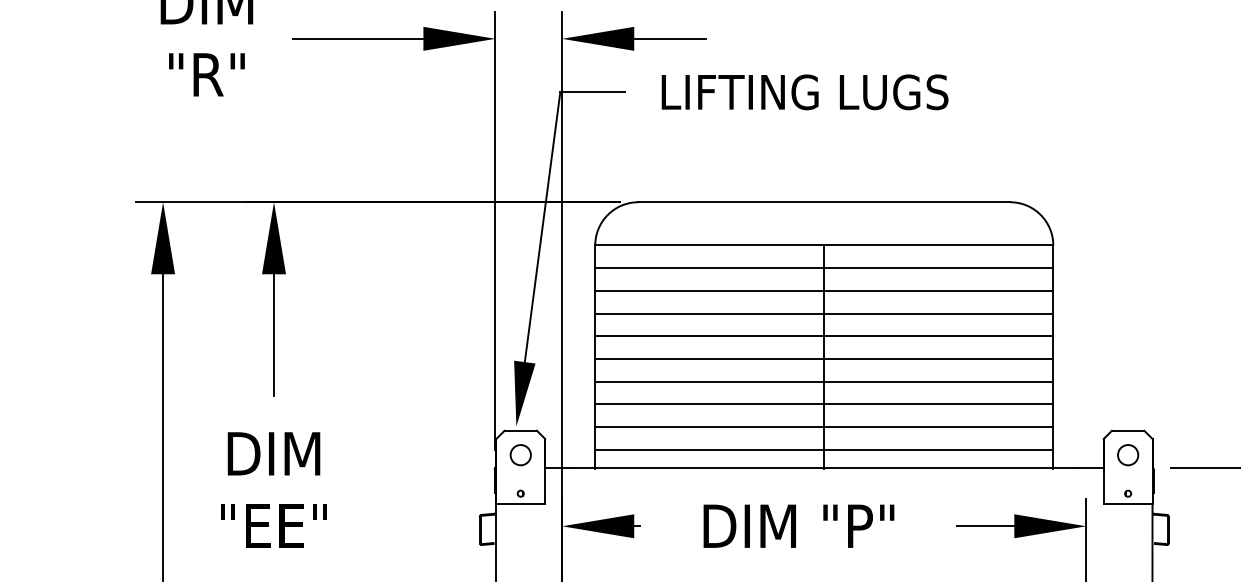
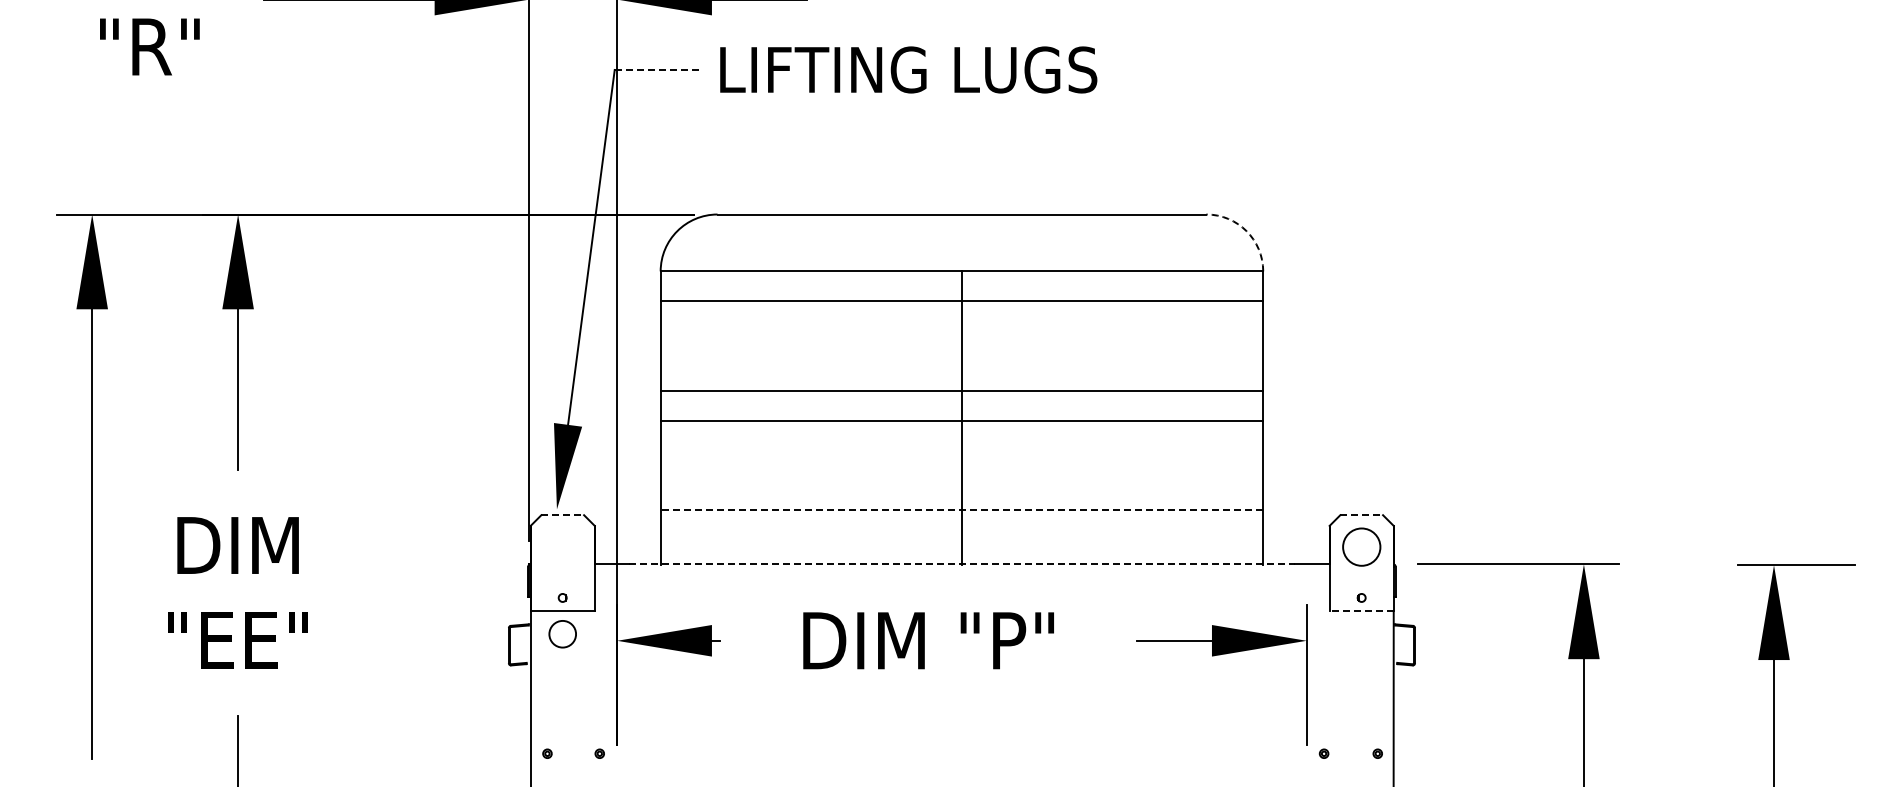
line: (592, 91) -> (657, 69), solid -> dashed
text: (804, 91) -> (908, 69), moved
arc: (1040, 215) -> (1246, 231), solid -> dashed
line: (823, 291) -> (961, 331), removed
line: (823, 313) -> (961, 360), removed
line: (823, 381) -> (961, 450), removed
line: (823, 404) -> (961, 480), removed
line: (823, 427) -> (961, 510), solid -> dashed
line: (521, 431) -> (563, 515), solid -> dashed
line: (1128, 431) -> (1362, 515), solid -> dashed
line: (823, 450) -> (961, 540), removed
circle: (520, 455) -> (562, 634), moved
circle: (1128, 455) -> (1361, 547), size x1.4
line: (823, 468) -> (961, 564), solid -> dashed
line: (1128, 504) -> (1361, 611), solid -> dashed

